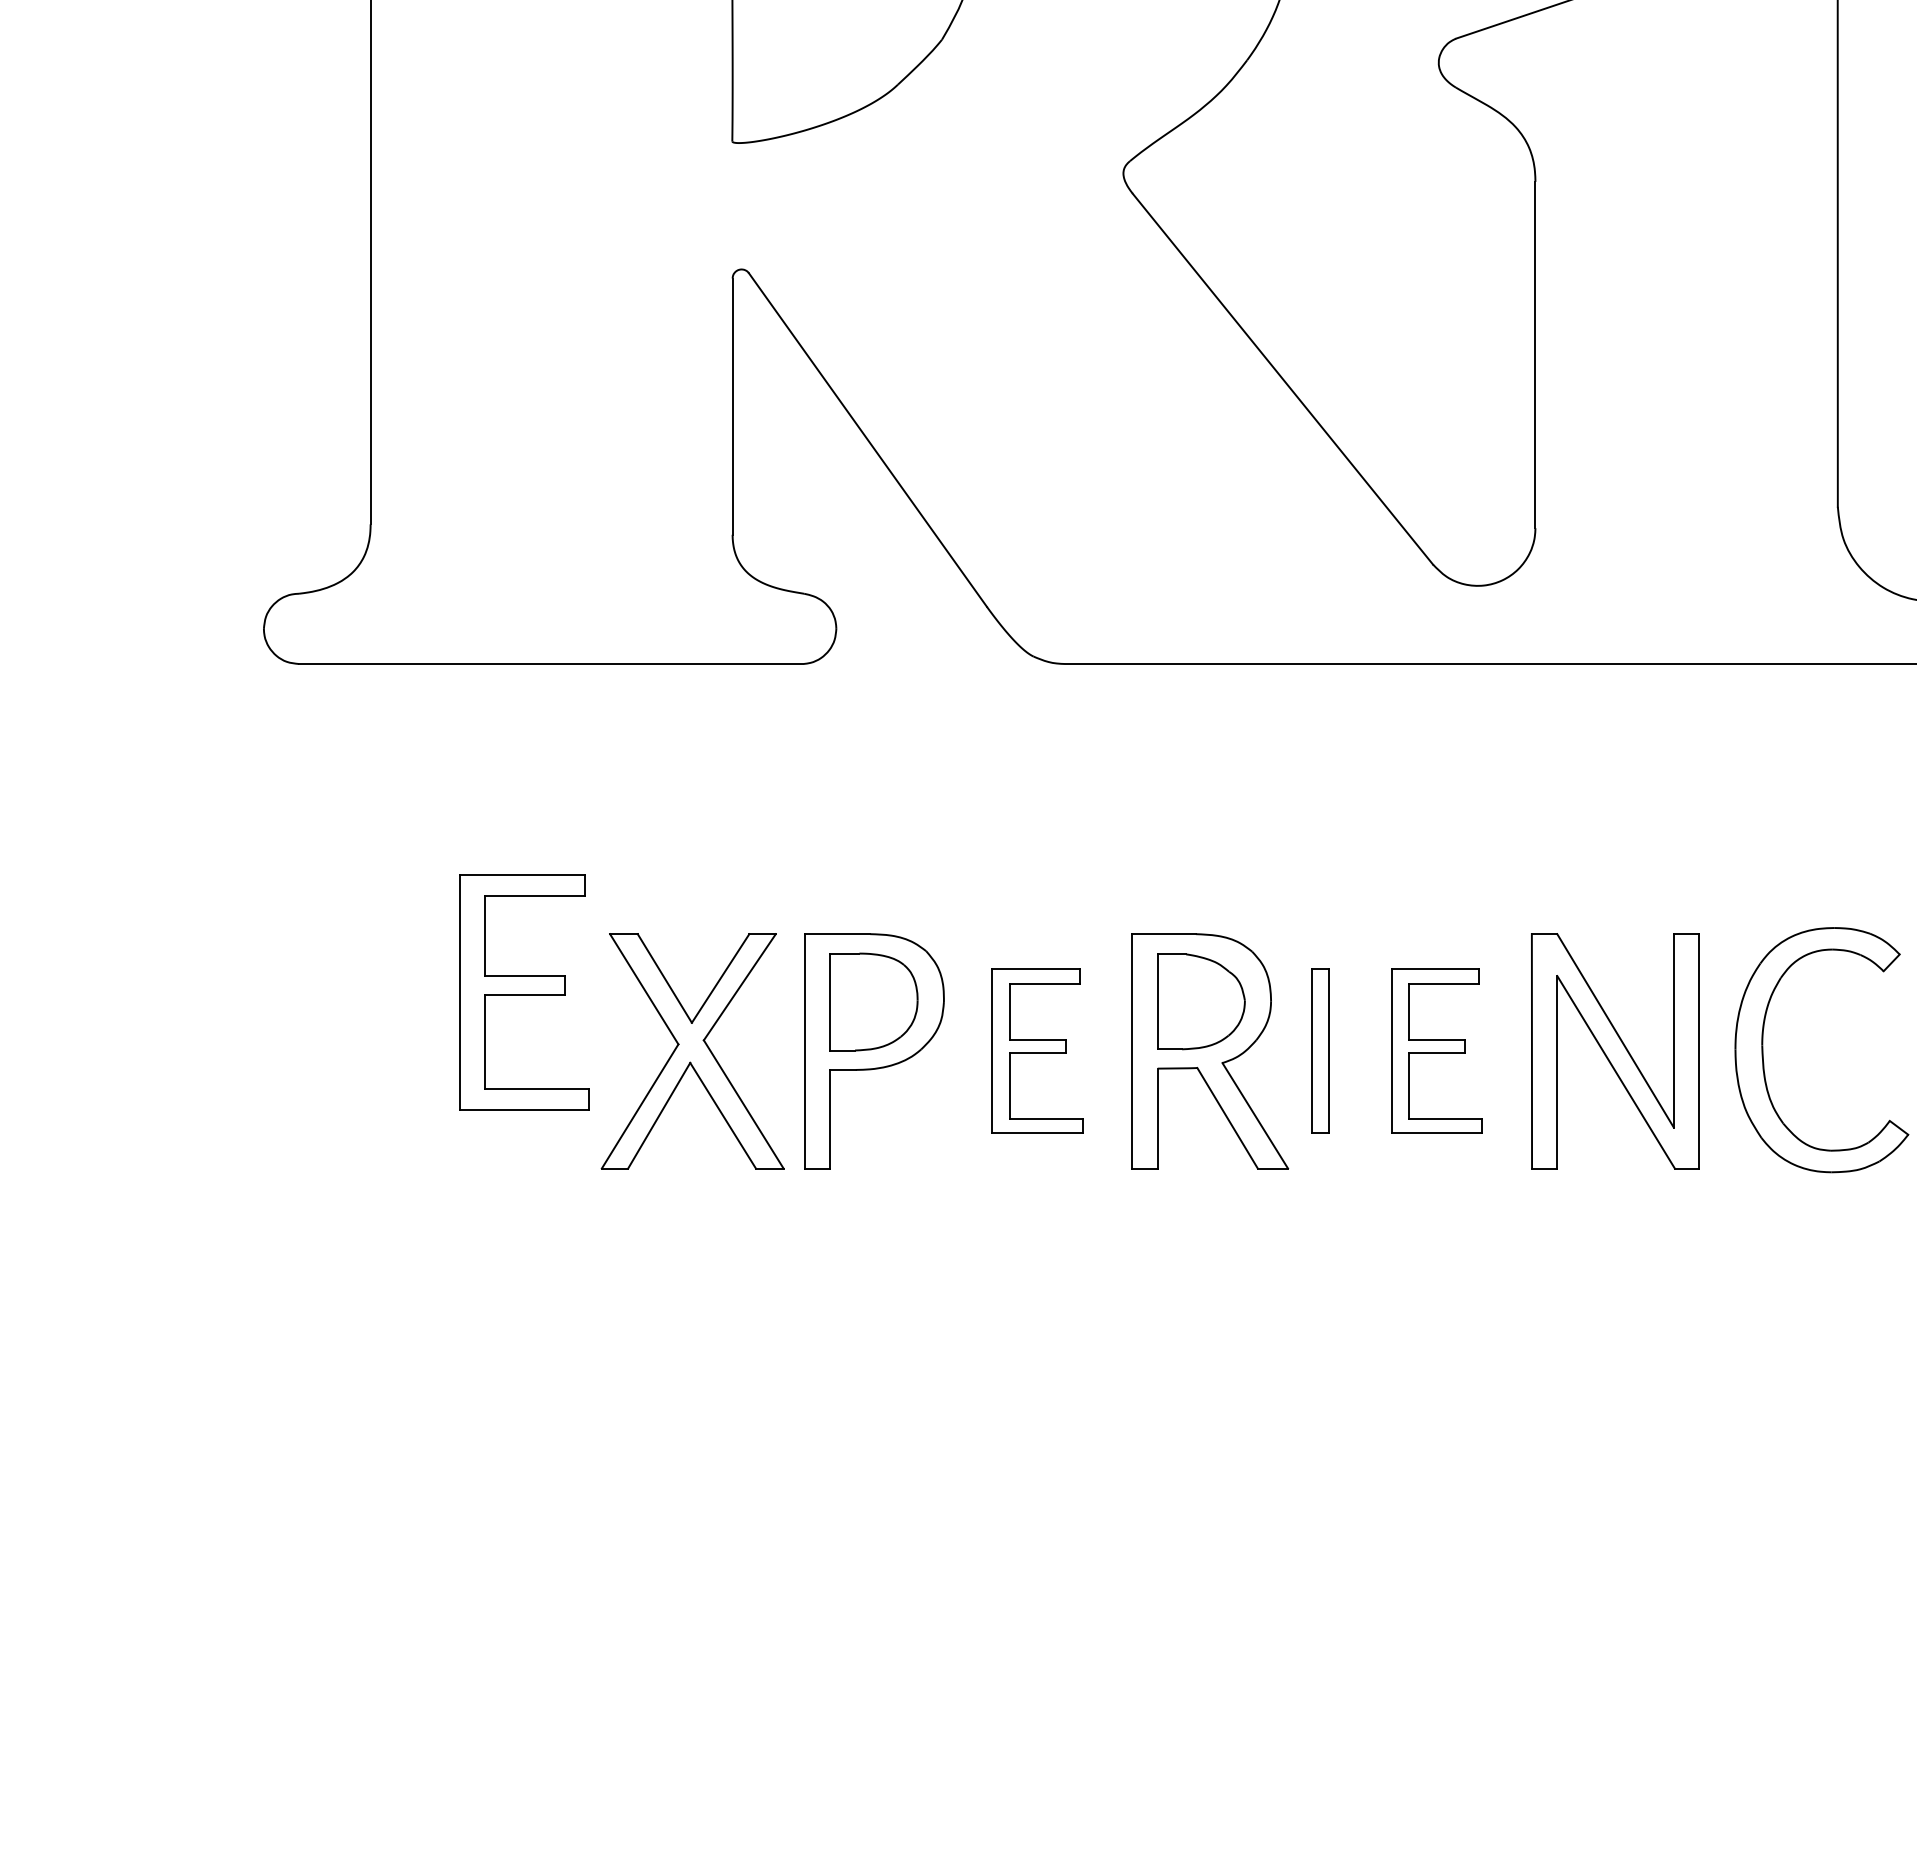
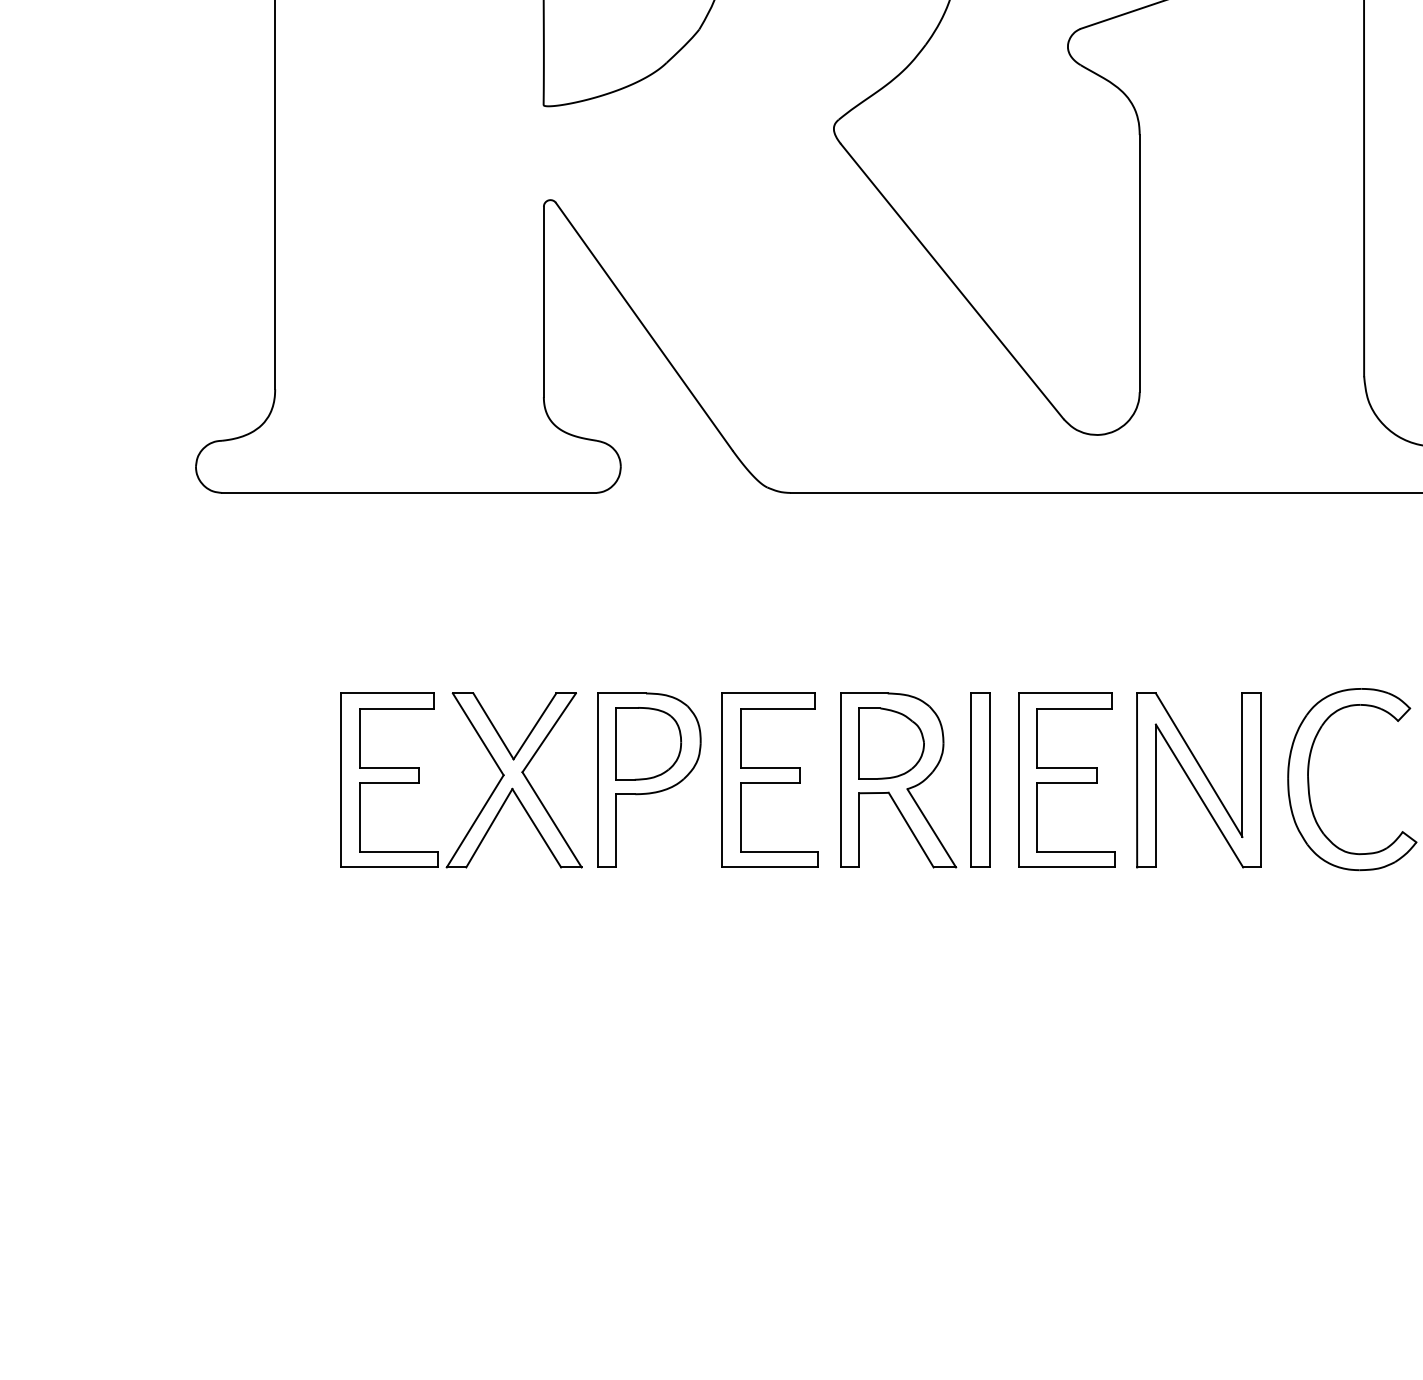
part: (524, 992) -> (389, 780), moved
part: (1037, 1051) -> (770, 780), size x1.43
part: (1320, 1051) -> (980, 780), size x1.43
part: (1436, 1051) -> (1066, 780), size x1.43

